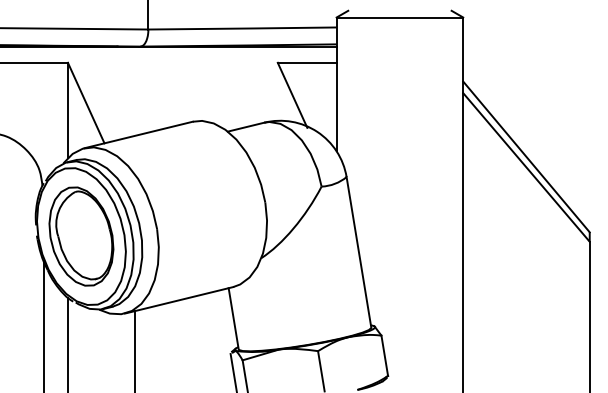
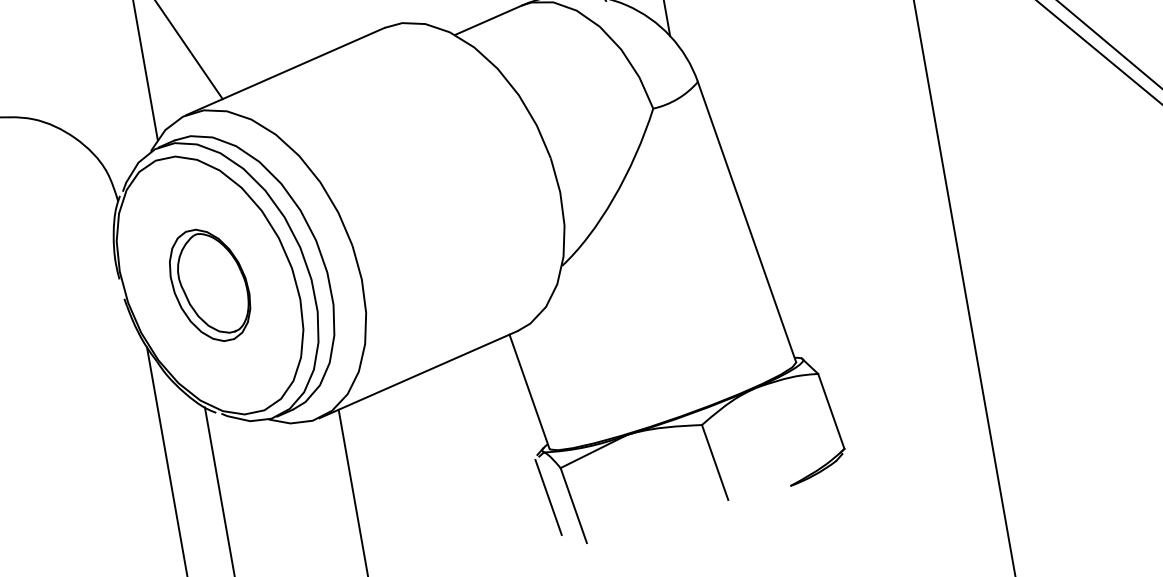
part: (81, 236) -> (210, 285), size x0.6

